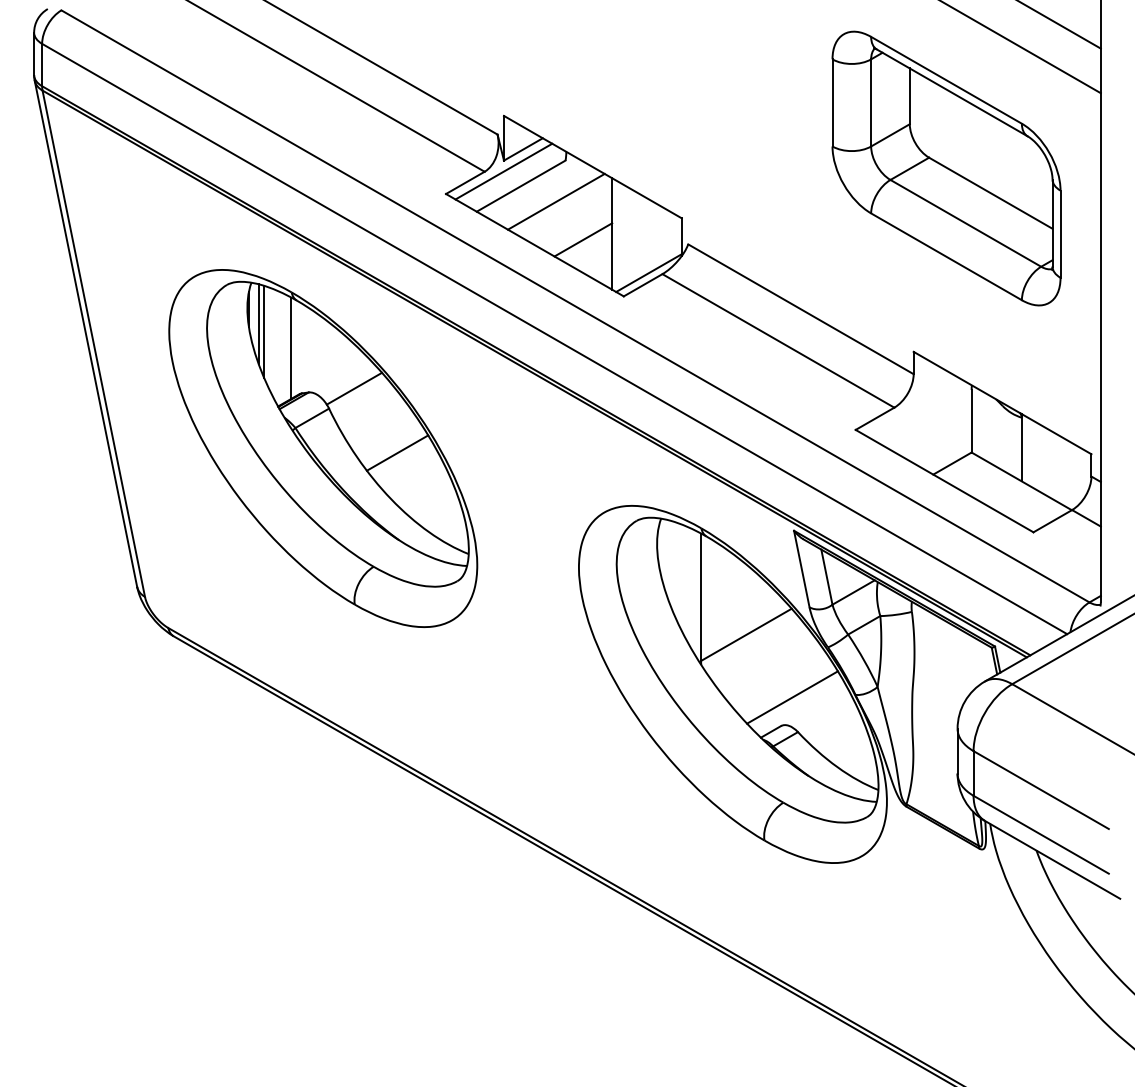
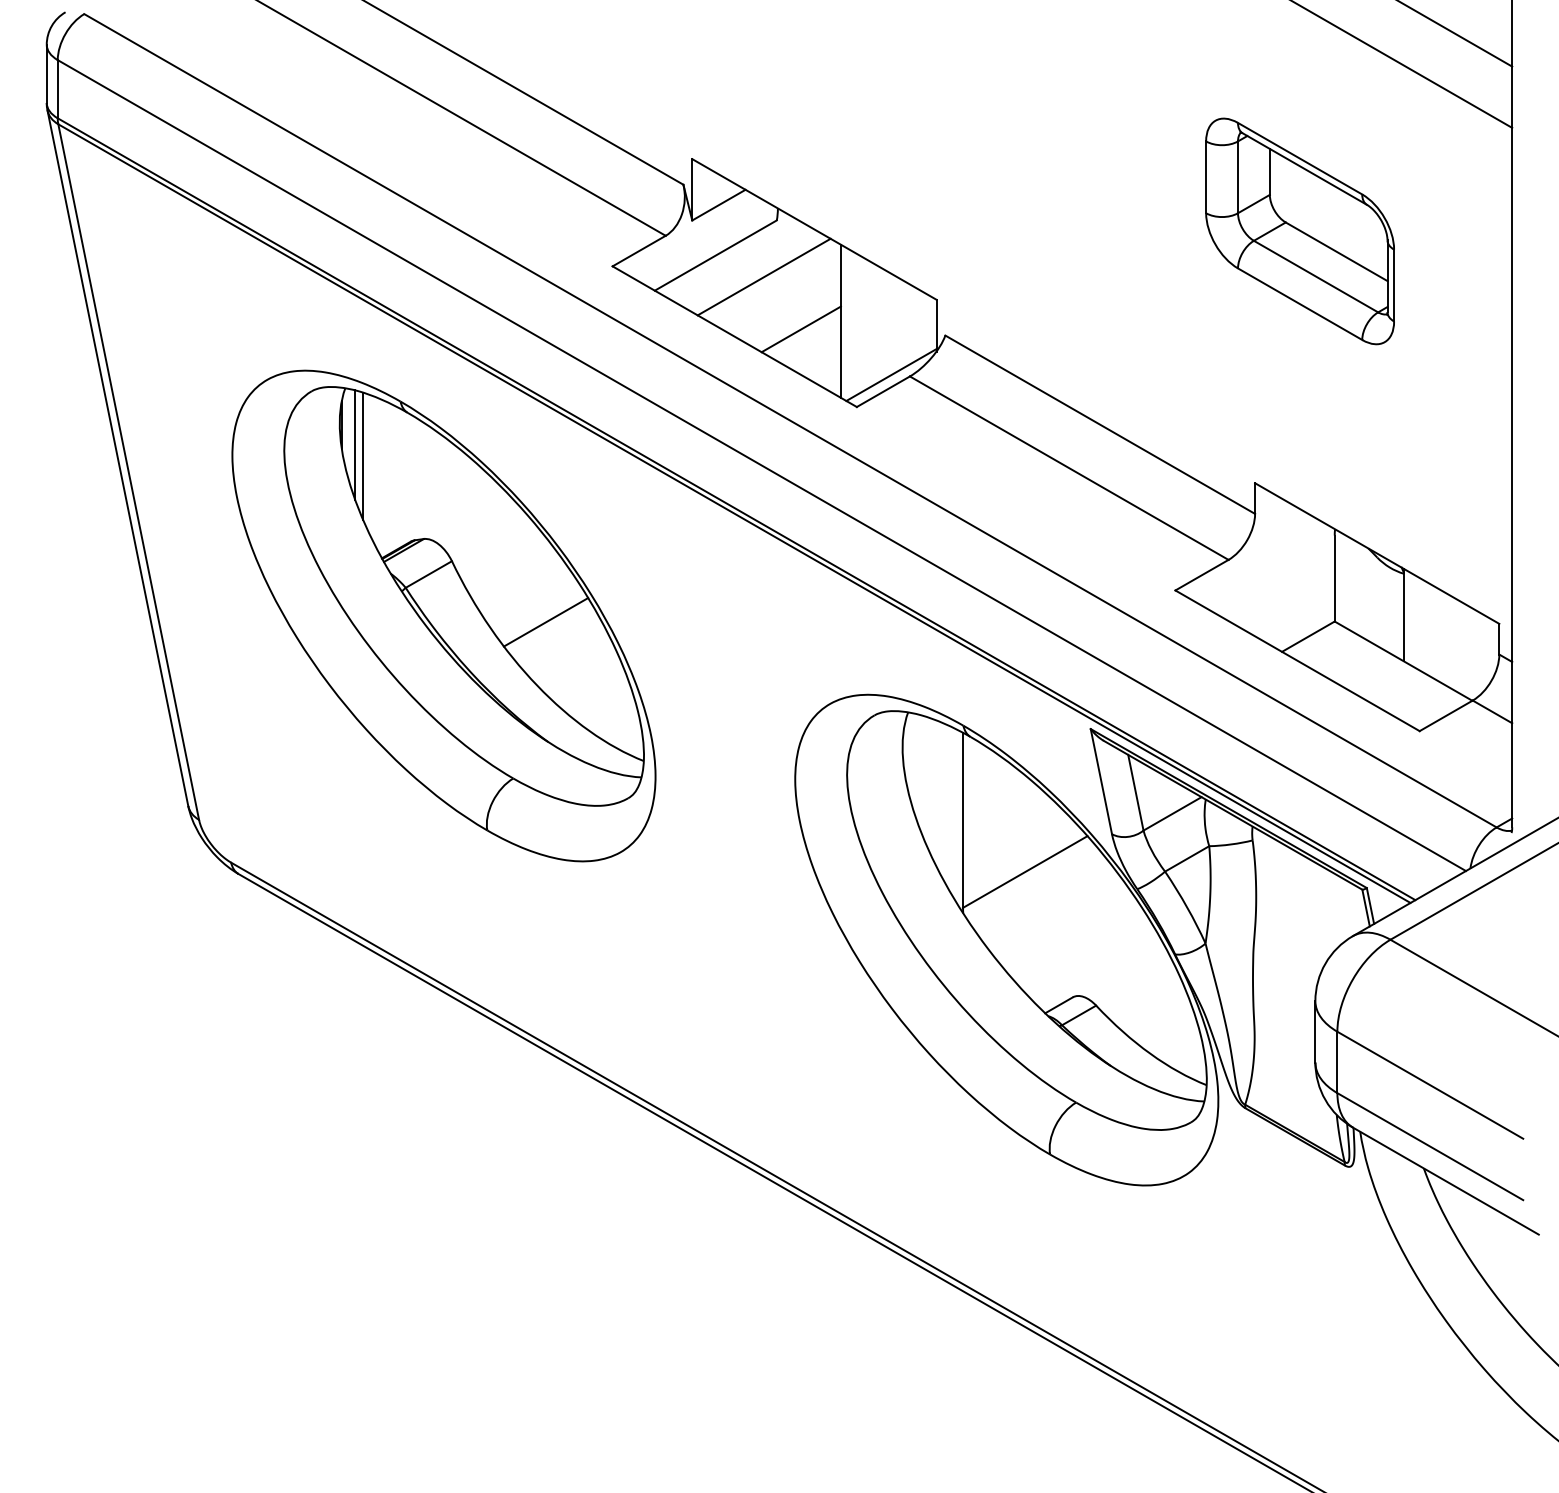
part: (946, 168) -> (1299, 231), size x0.6
line: (503, 171) -> (691, 235), removed
line: (291, 347) -> (400, 477), removed
line: (354, 388) -> (486, 533), removed
line: (792, 697) -> (1088, 958), removed

